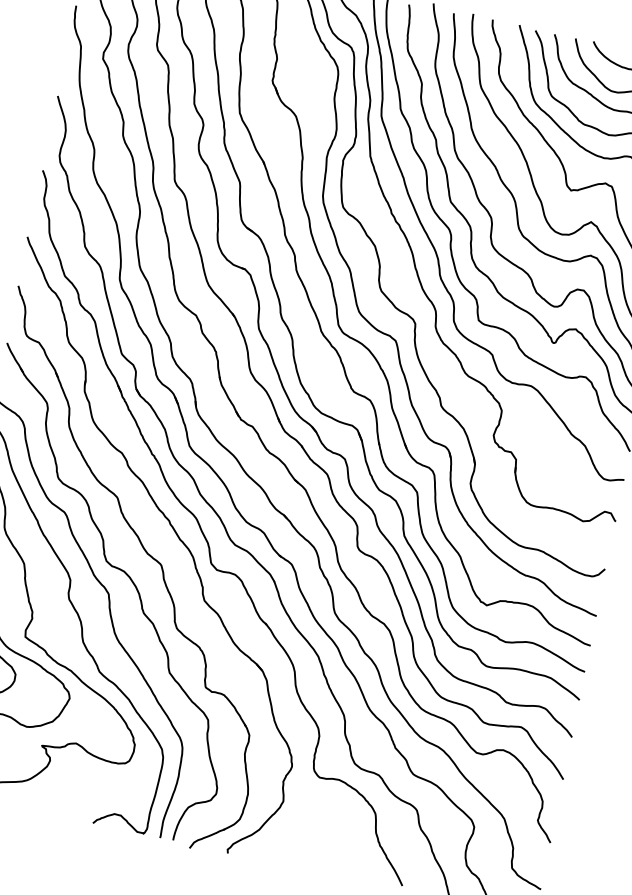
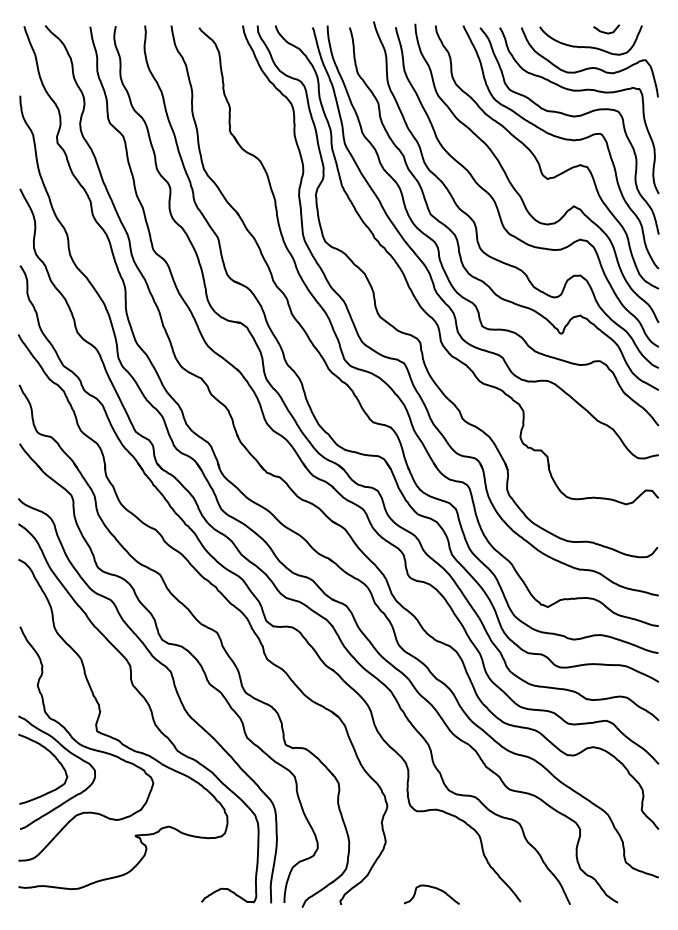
curve: (319, 855) -> (432, 888), added

